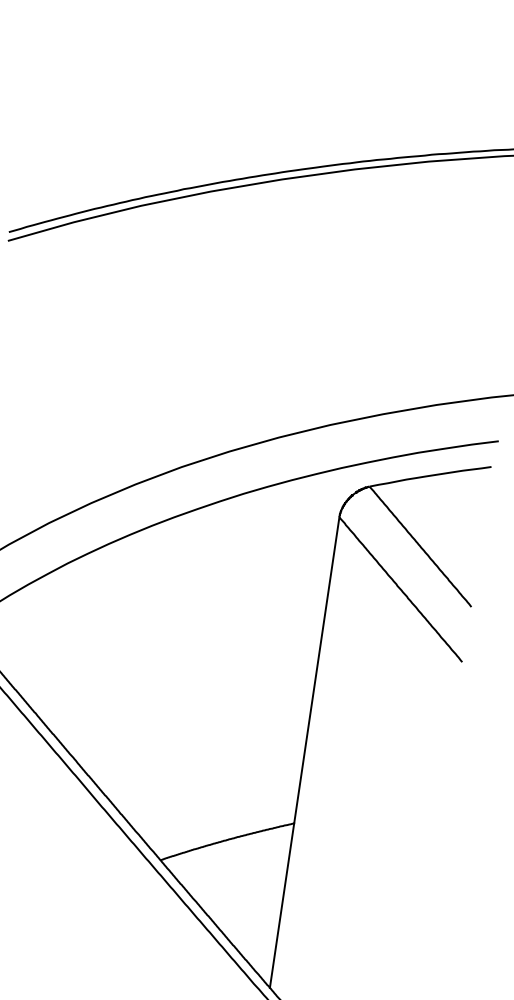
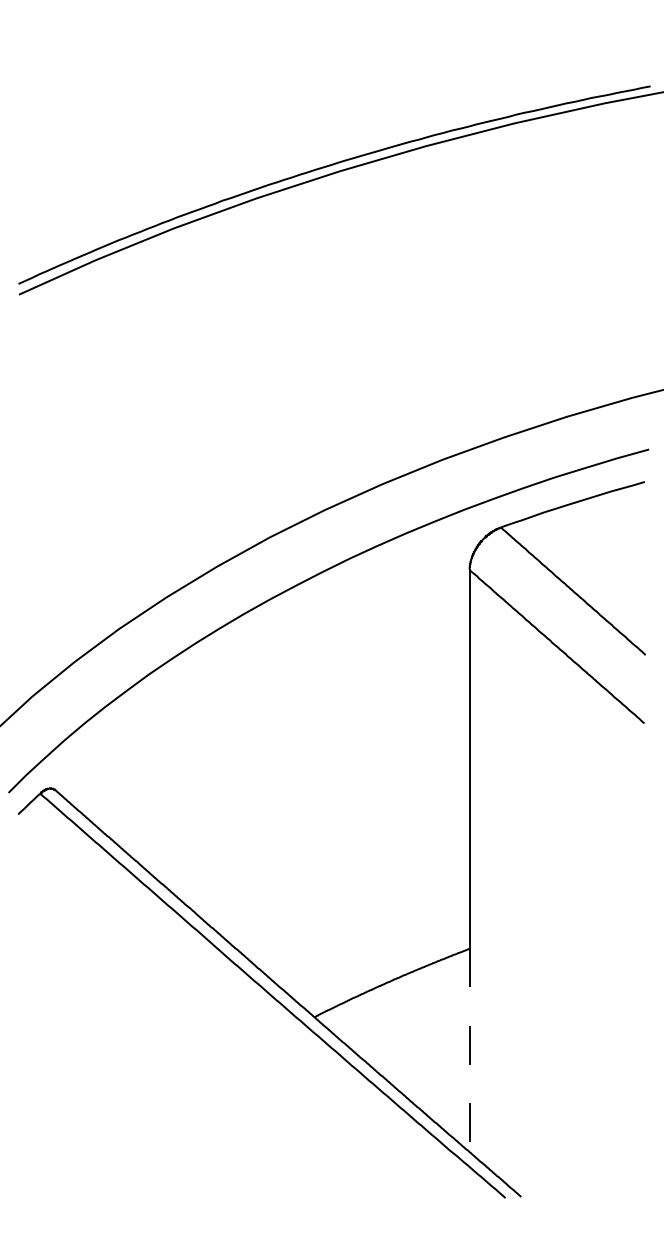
line: (281, 905) -> (469, 1050), solid -> dashed

